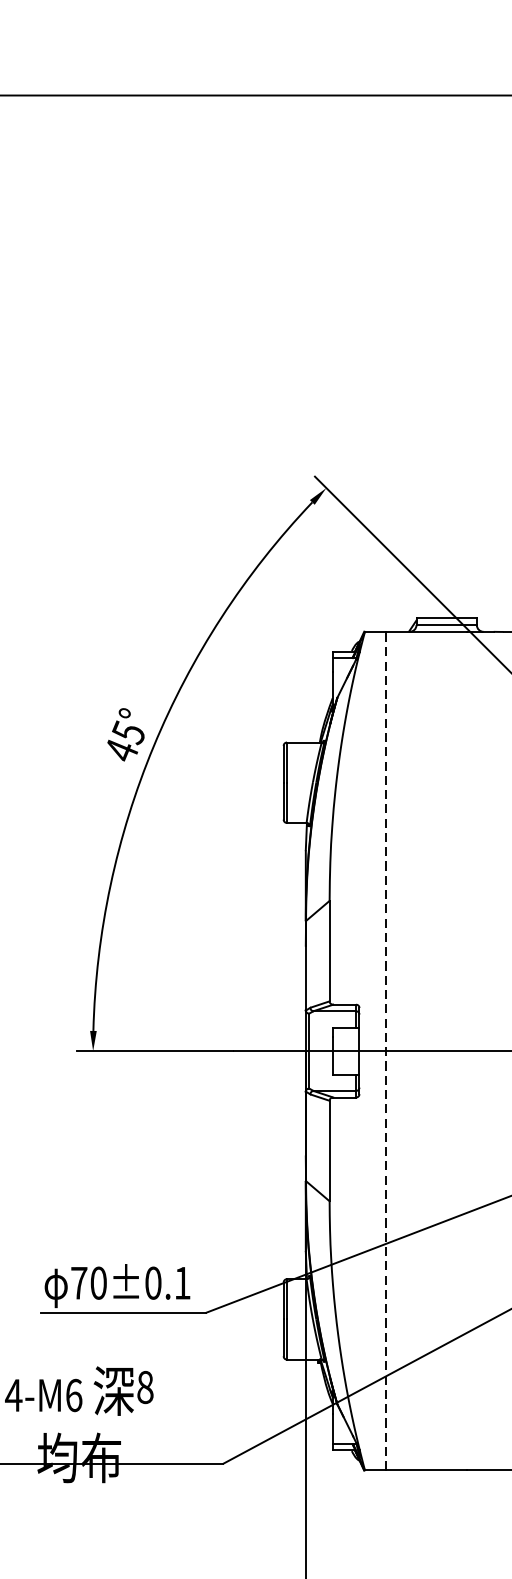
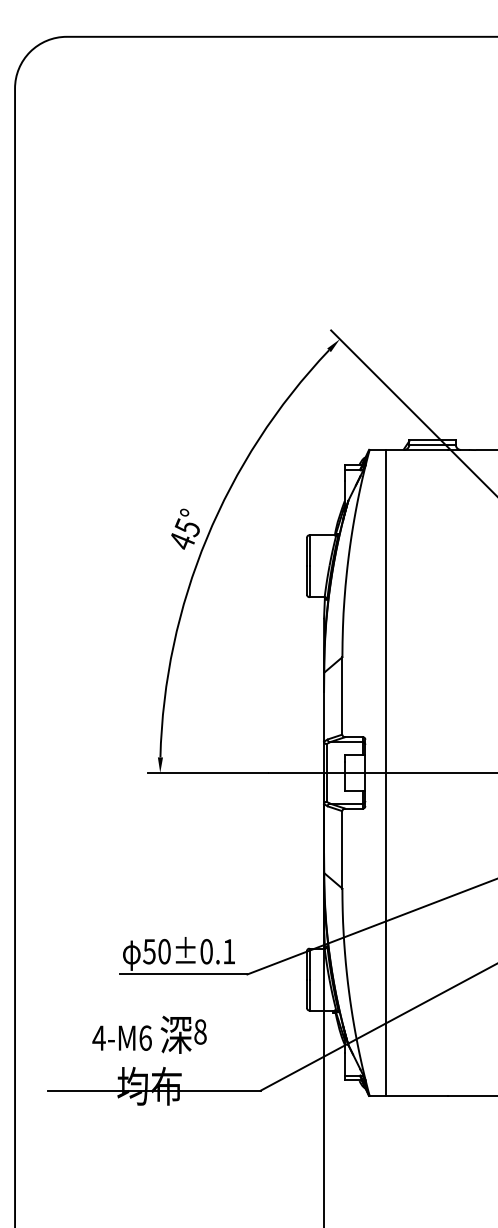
line: (386, 1050) -> (386, 772), dashed -> solid
text: (79, 1282) -> (149, 951), 70±0.1 -> 50±0.1

